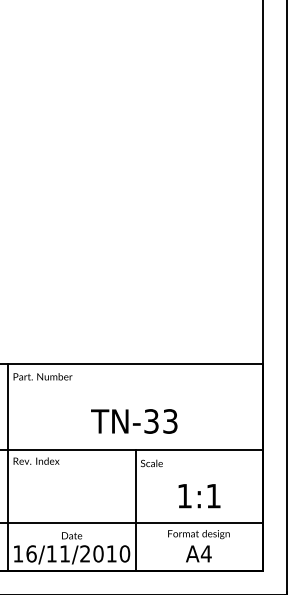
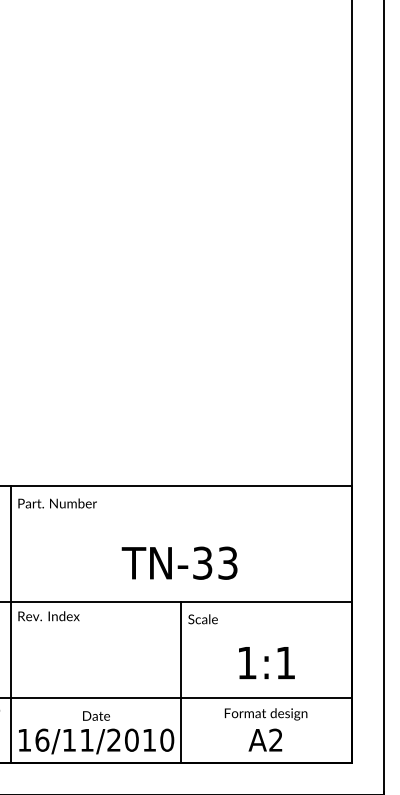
text: (205, 553) -> (274, 739), A4 -> A2

